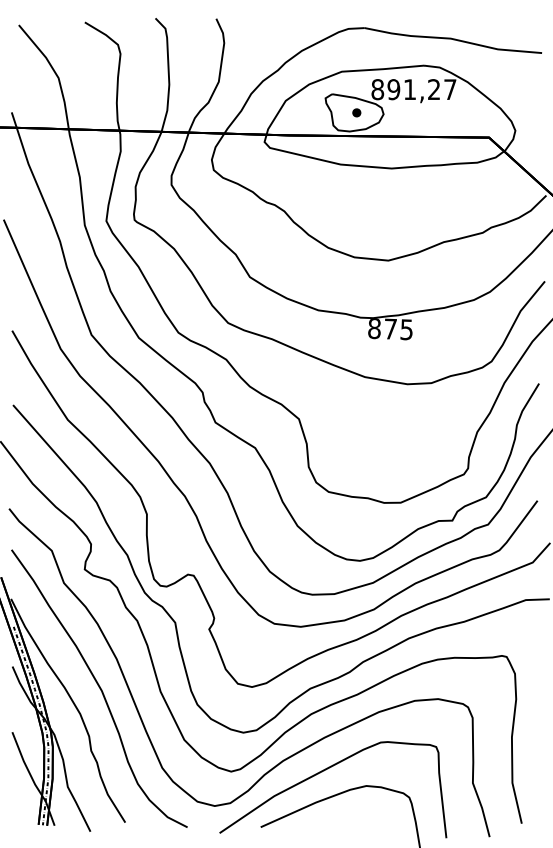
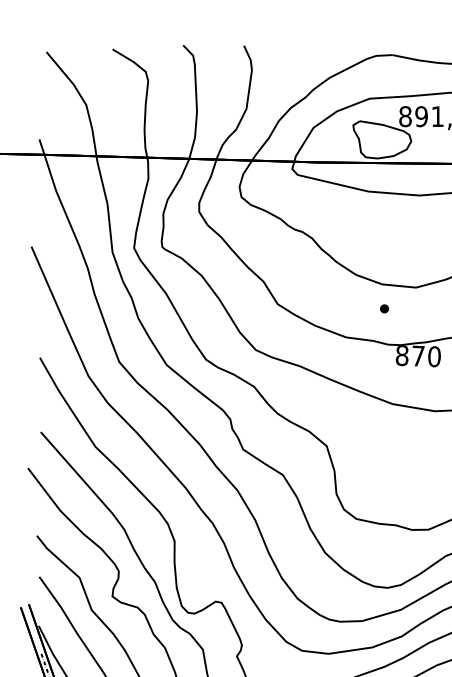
part: (356, 112) -> (384, 308), moved
text: (406, 329) -> (434, 356), 875 -> 870

